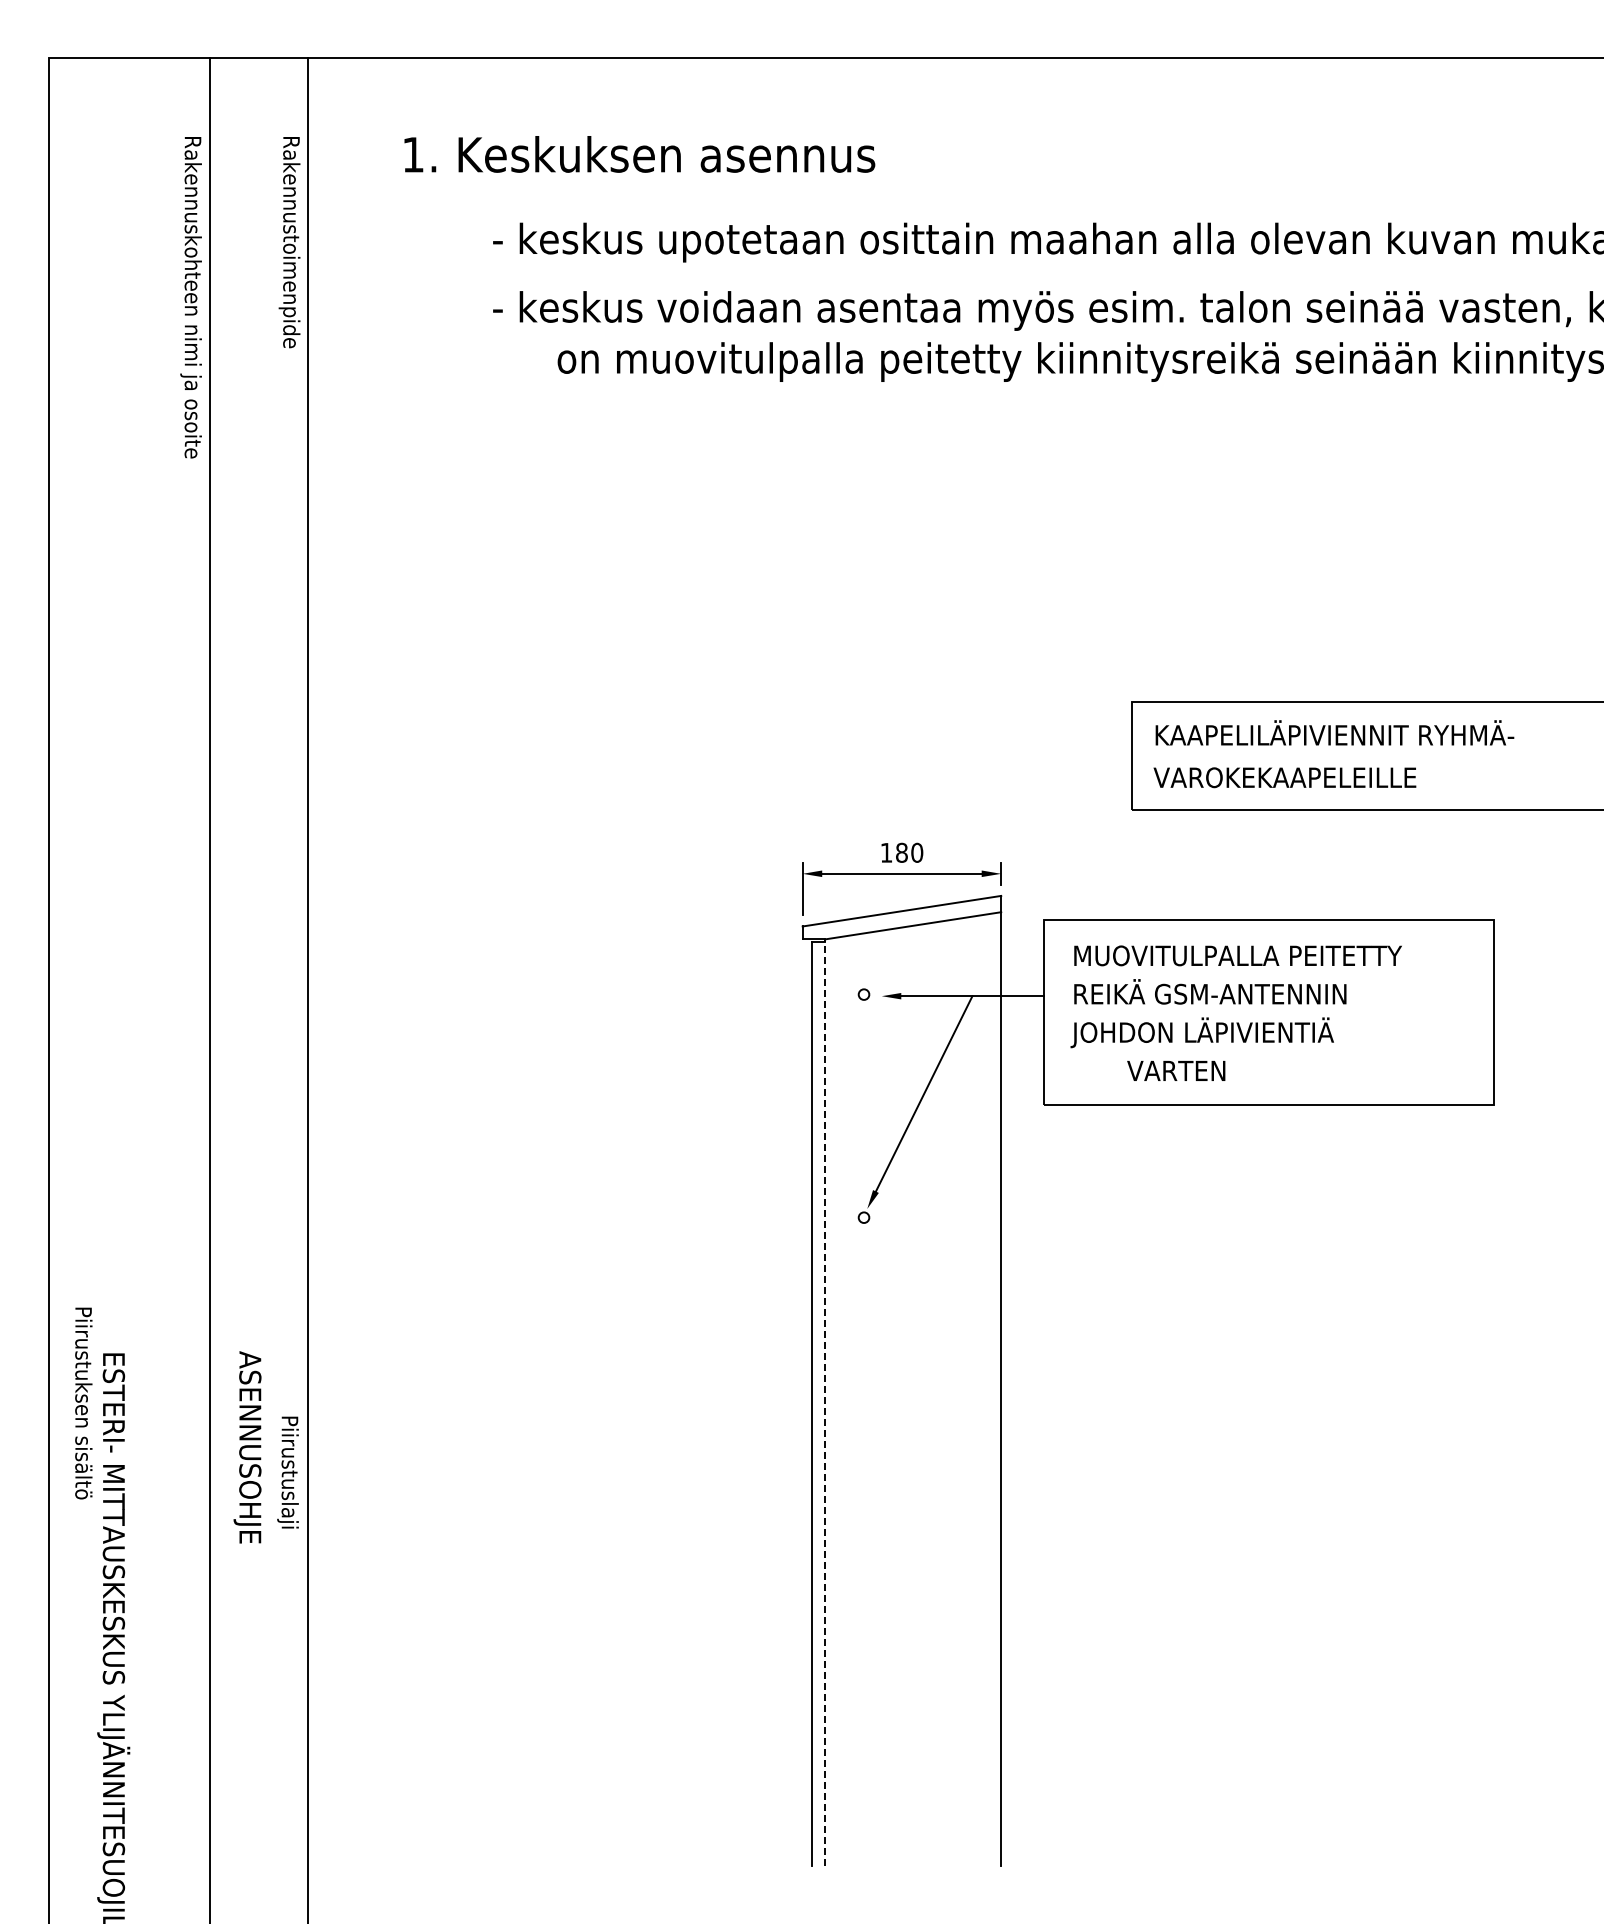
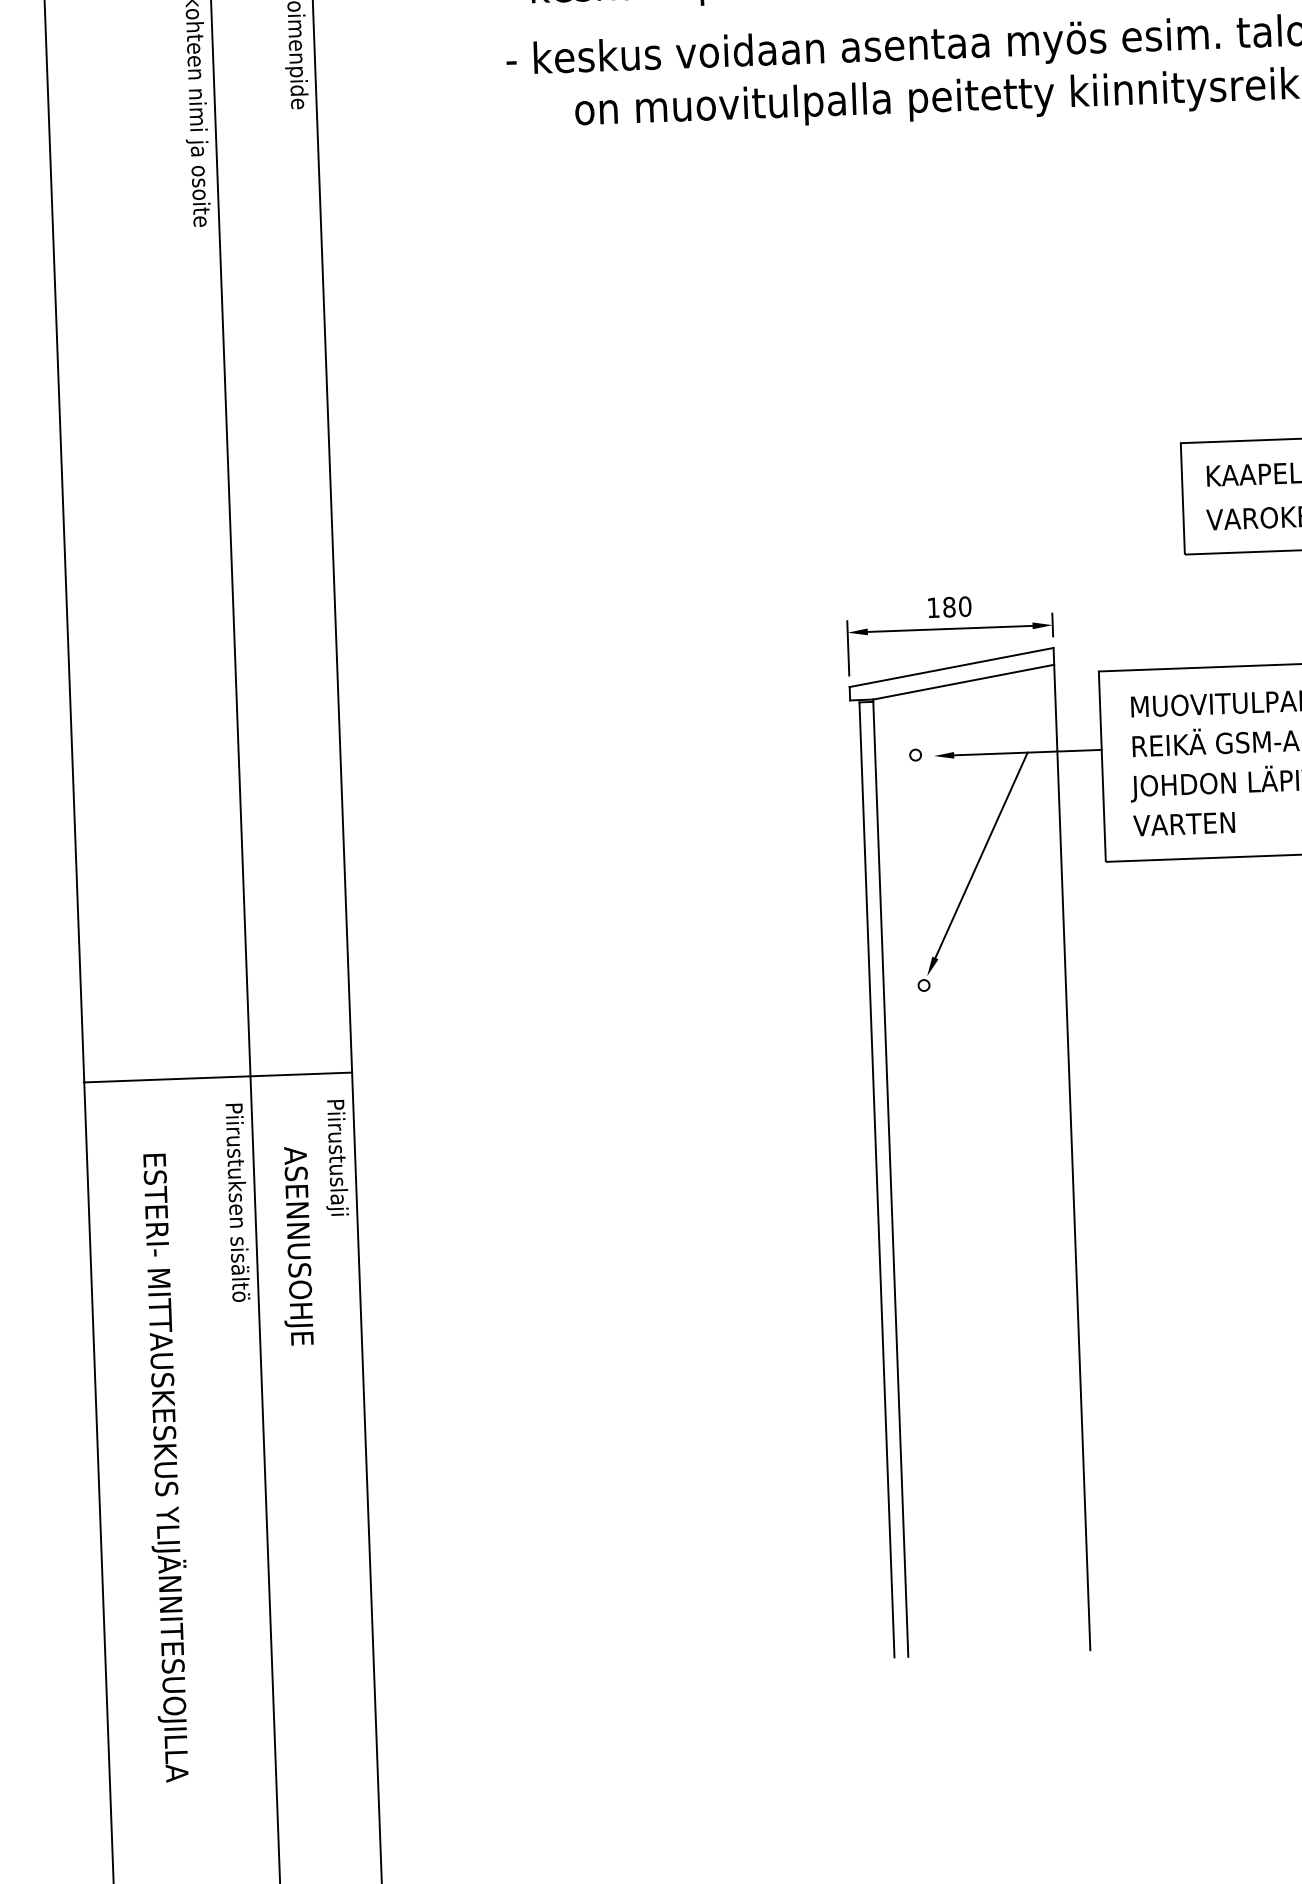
text: (1176, 1070) -> (1184, 823), moved
line: (177, 1281) -> (217, 1077), added
line: (824, 1402) -> (890, 1177), dashed -> solid
text: (83, 1403) -> (237, 1202), moved
text: (287, 1472) -> (335, 1157), moved

